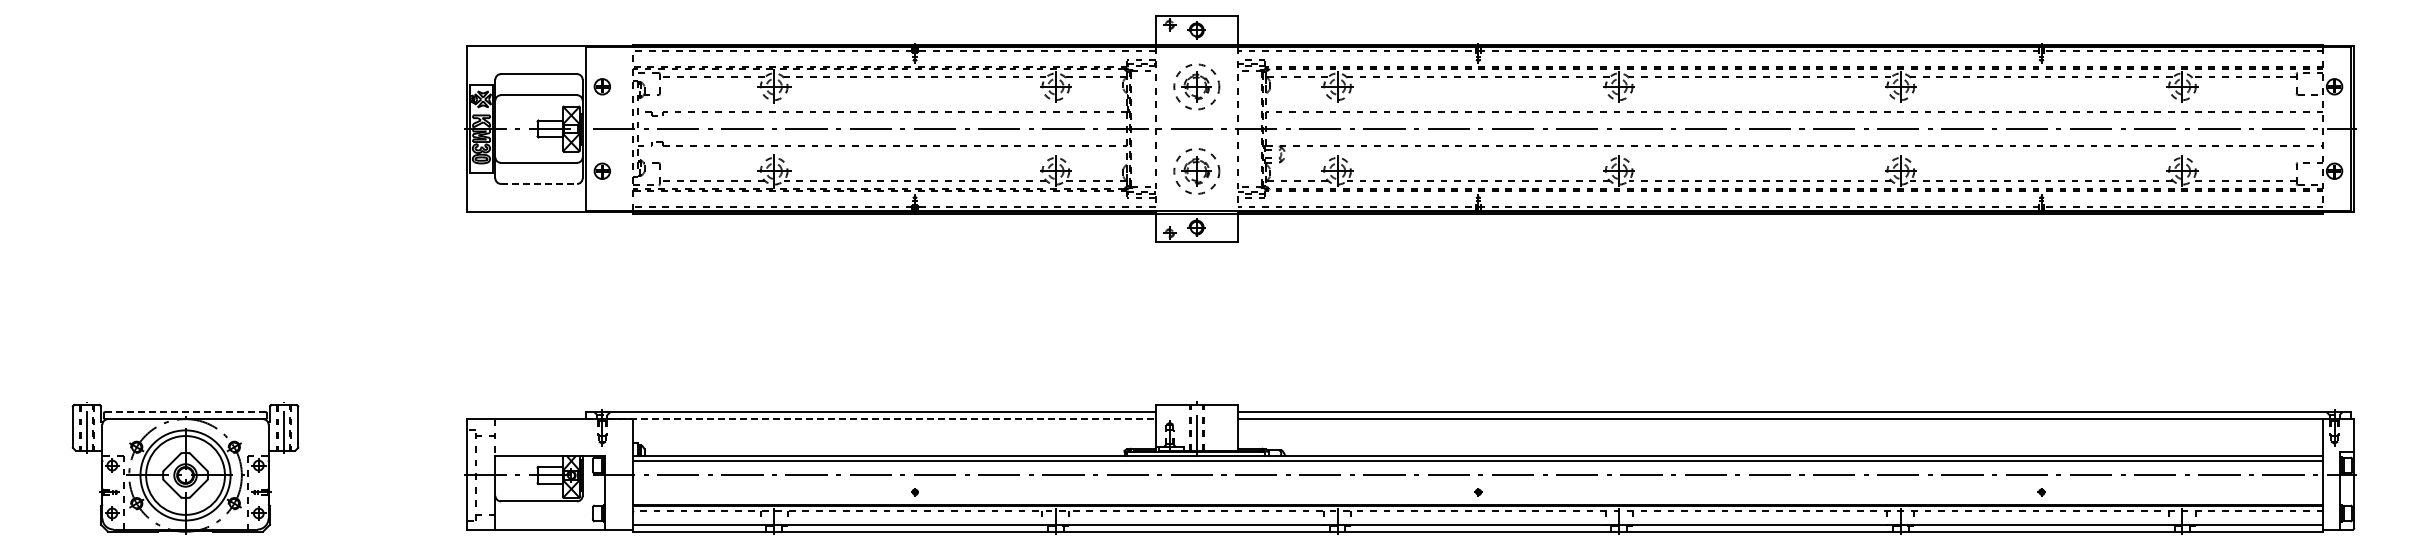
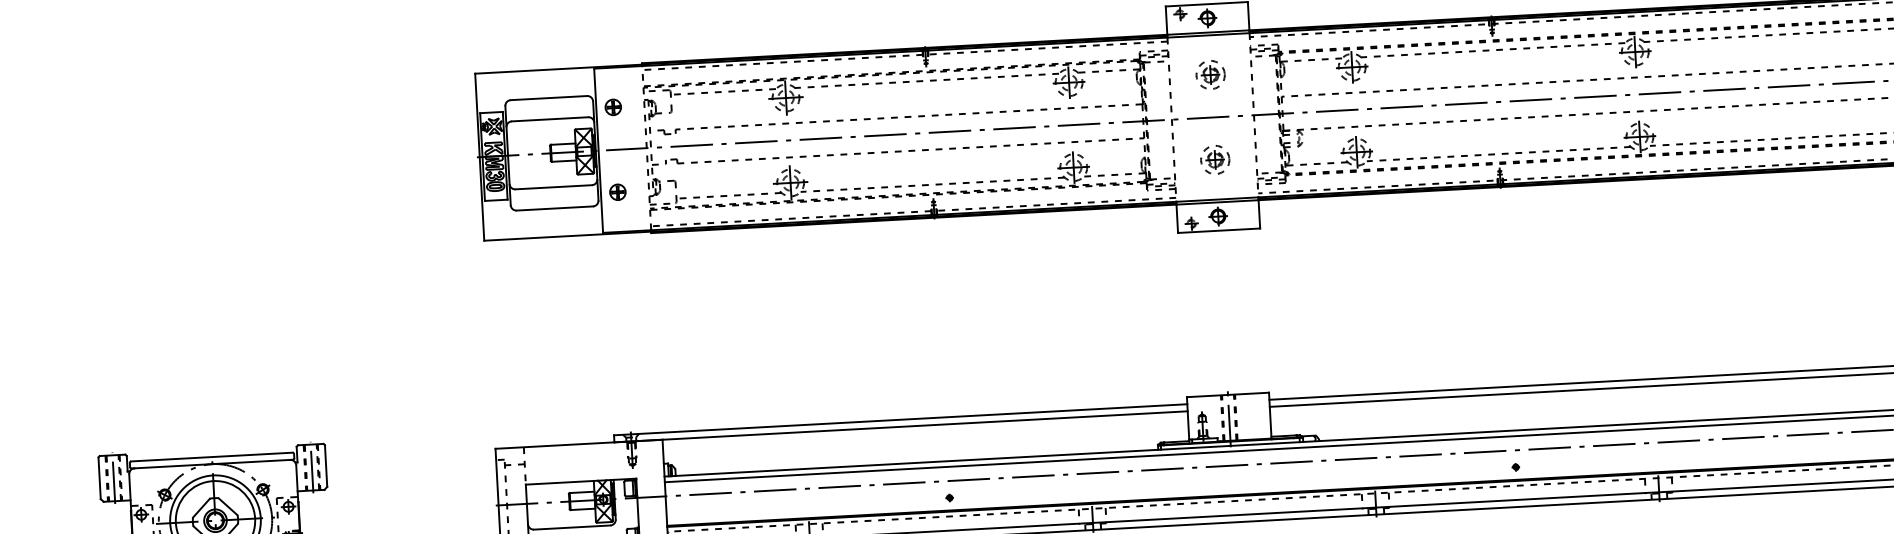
part: (1196, 86) -> (1210, 74), size x0.62
part: (1196, 170) -> (1215, 159), size x0.62
line: (539, 183) -> (555, 208), dashed -> solid
line: (185, 412) -> (212, 457), dashed -> solid
line: (871, 419) -> (901, 427), dashed -> solid

